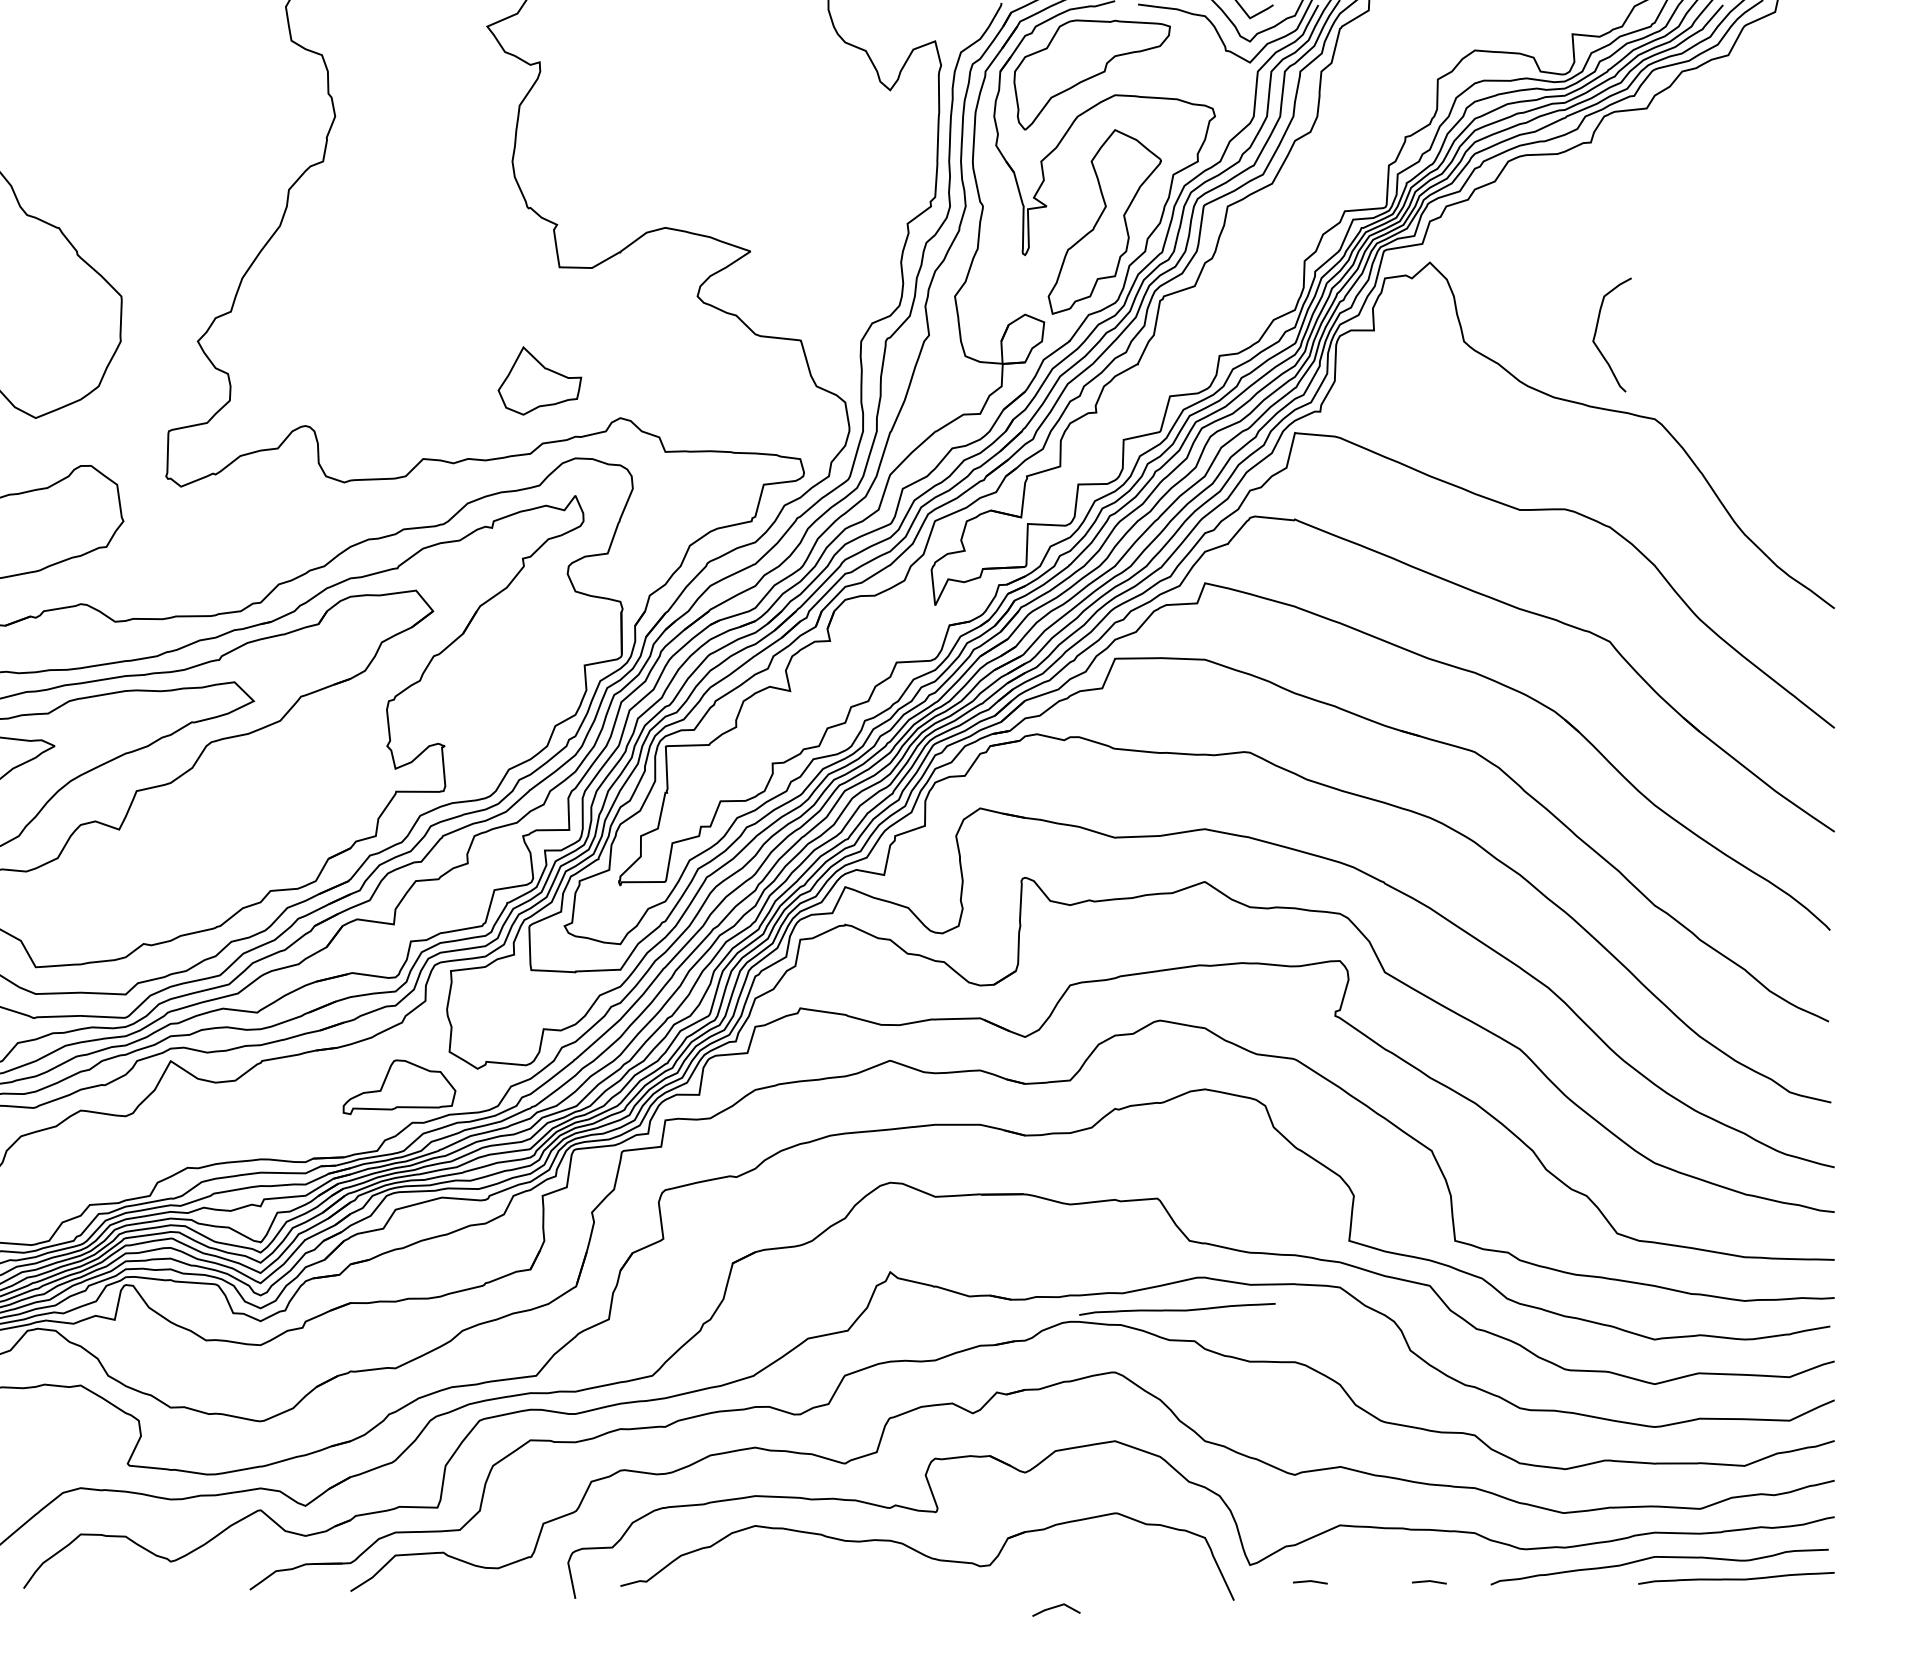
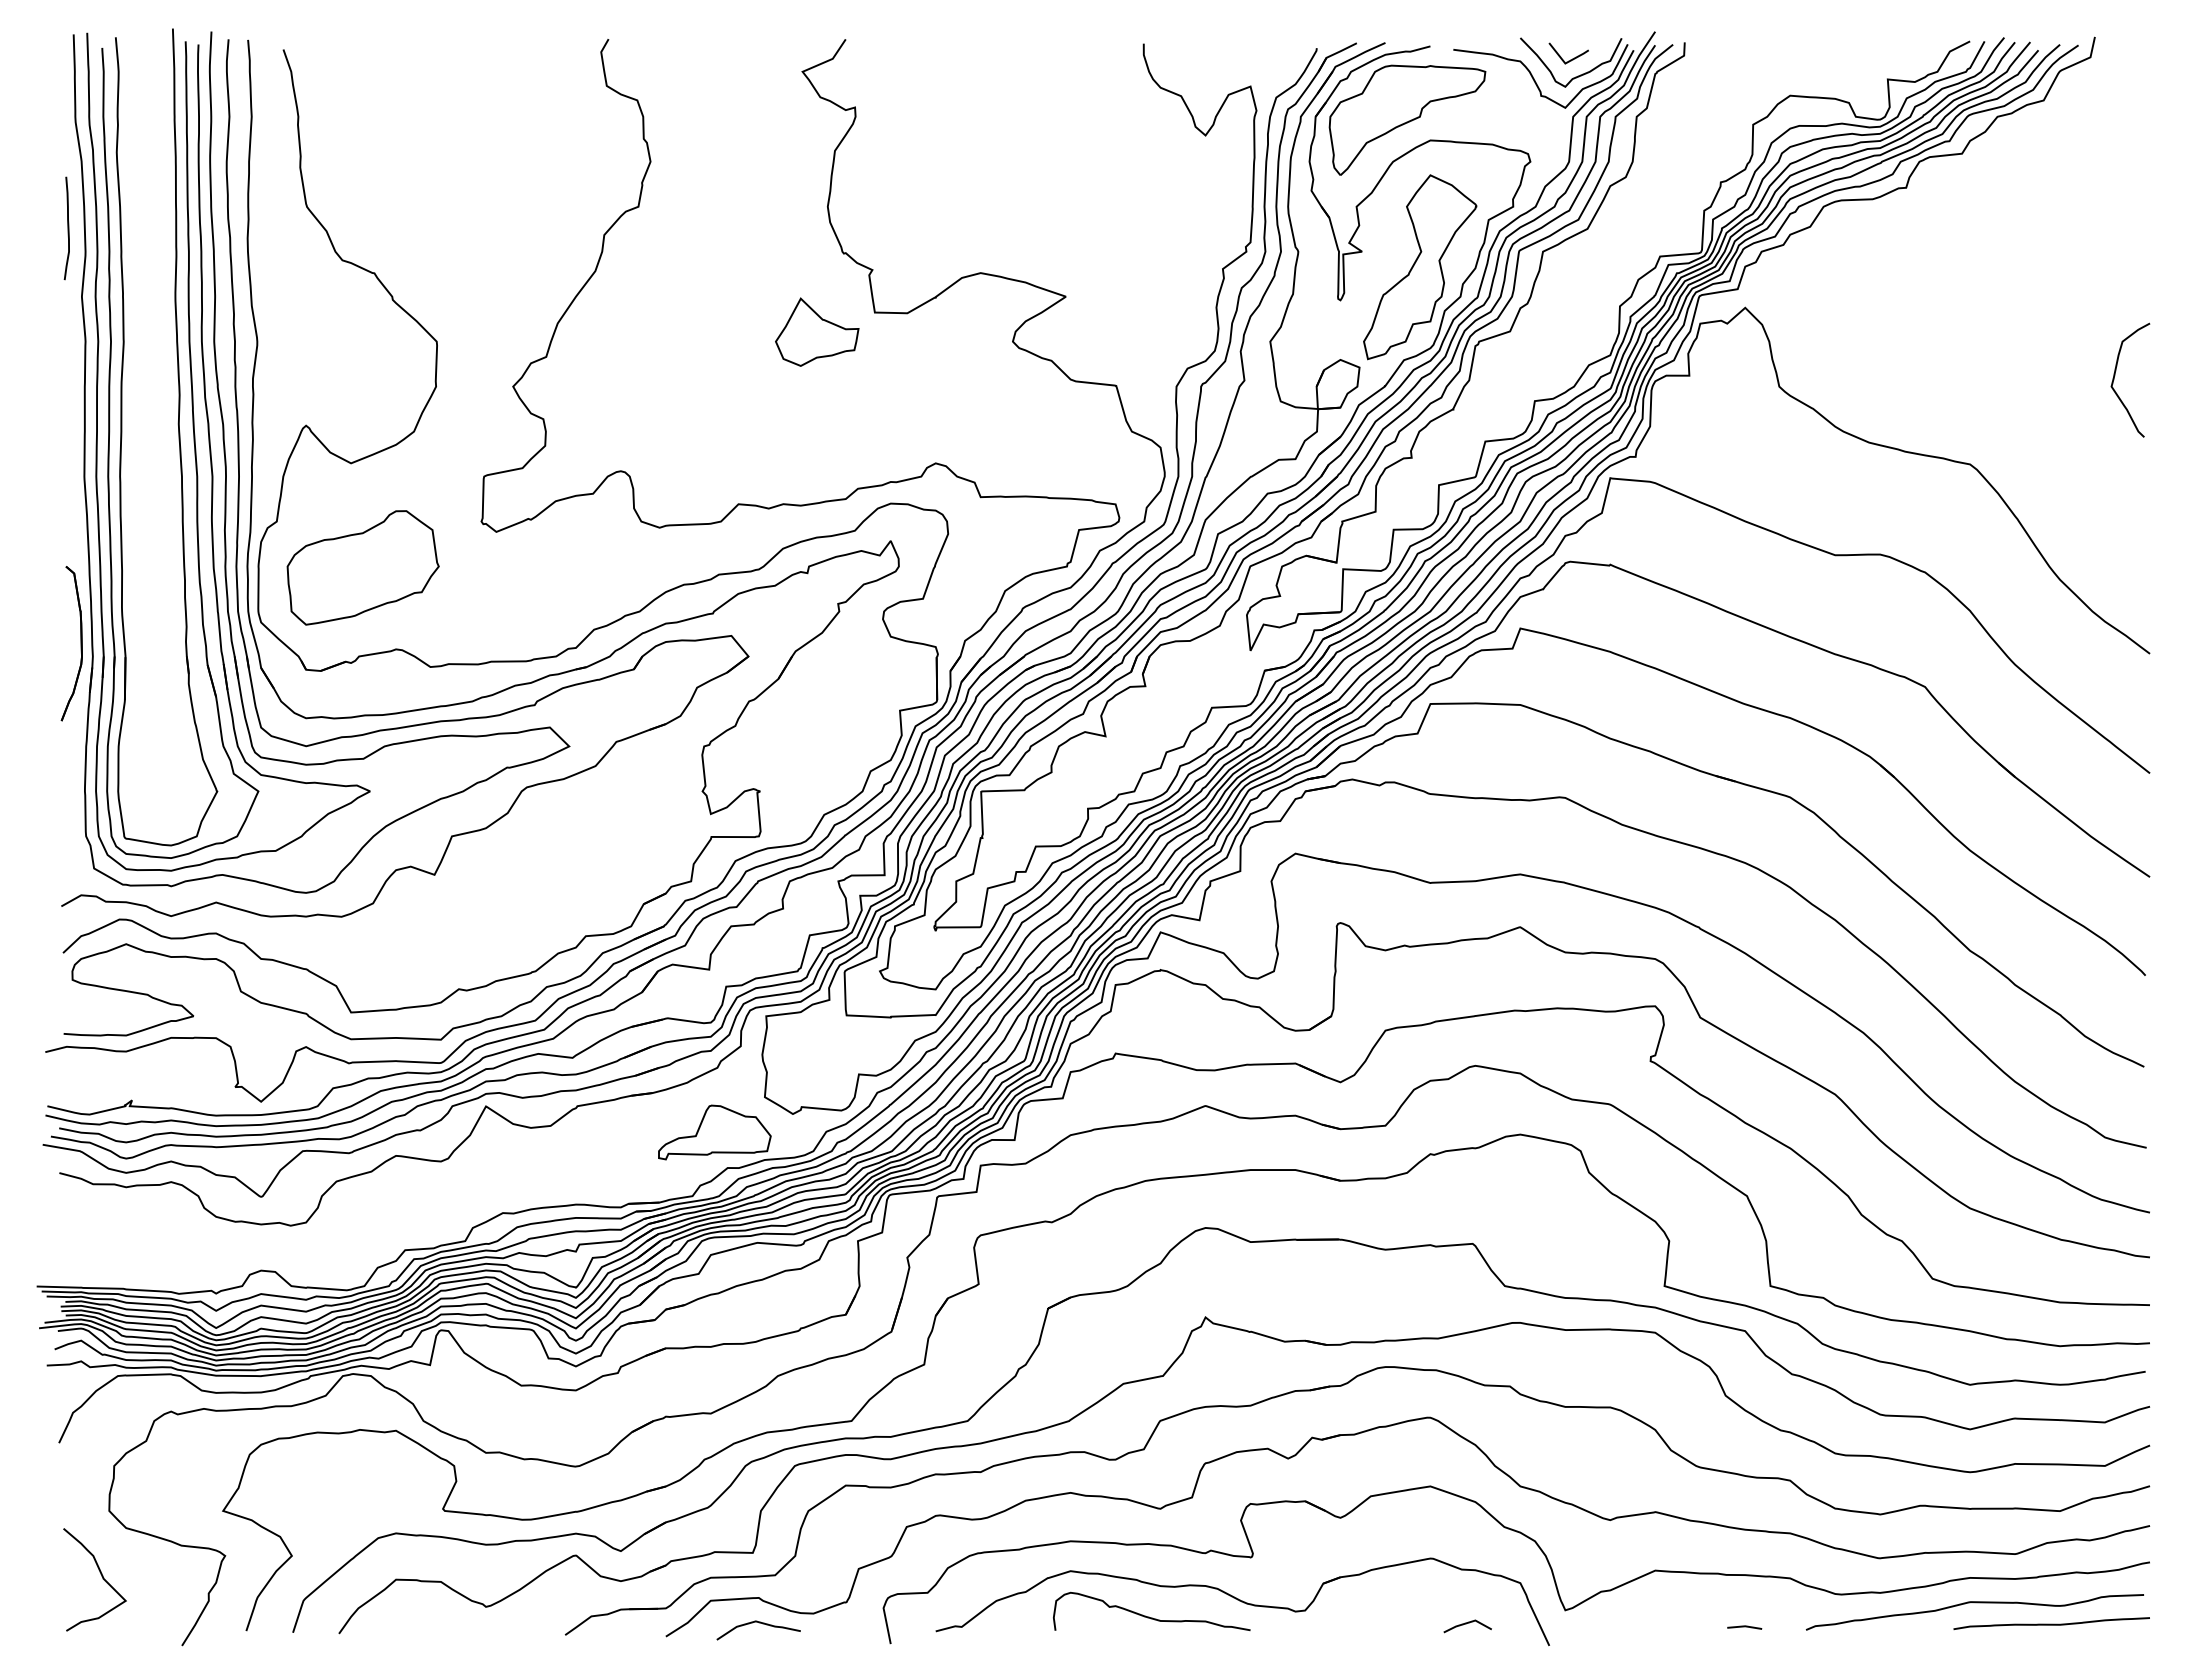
curve: (1597, 330) -> (2115, 375), moved
part: (540, 380) -> (817, 331), moved
curve: (1177, 1309) -> (1492, 1354), removed
curve: (834, 1571) -> (1149, 1616), added
curve: (444, 1578) -> (759, 1623), added
line: (1310, 1582) -> (1625, 1627), removed
line: (1055, 1608) -> (1466, 1624), moved

